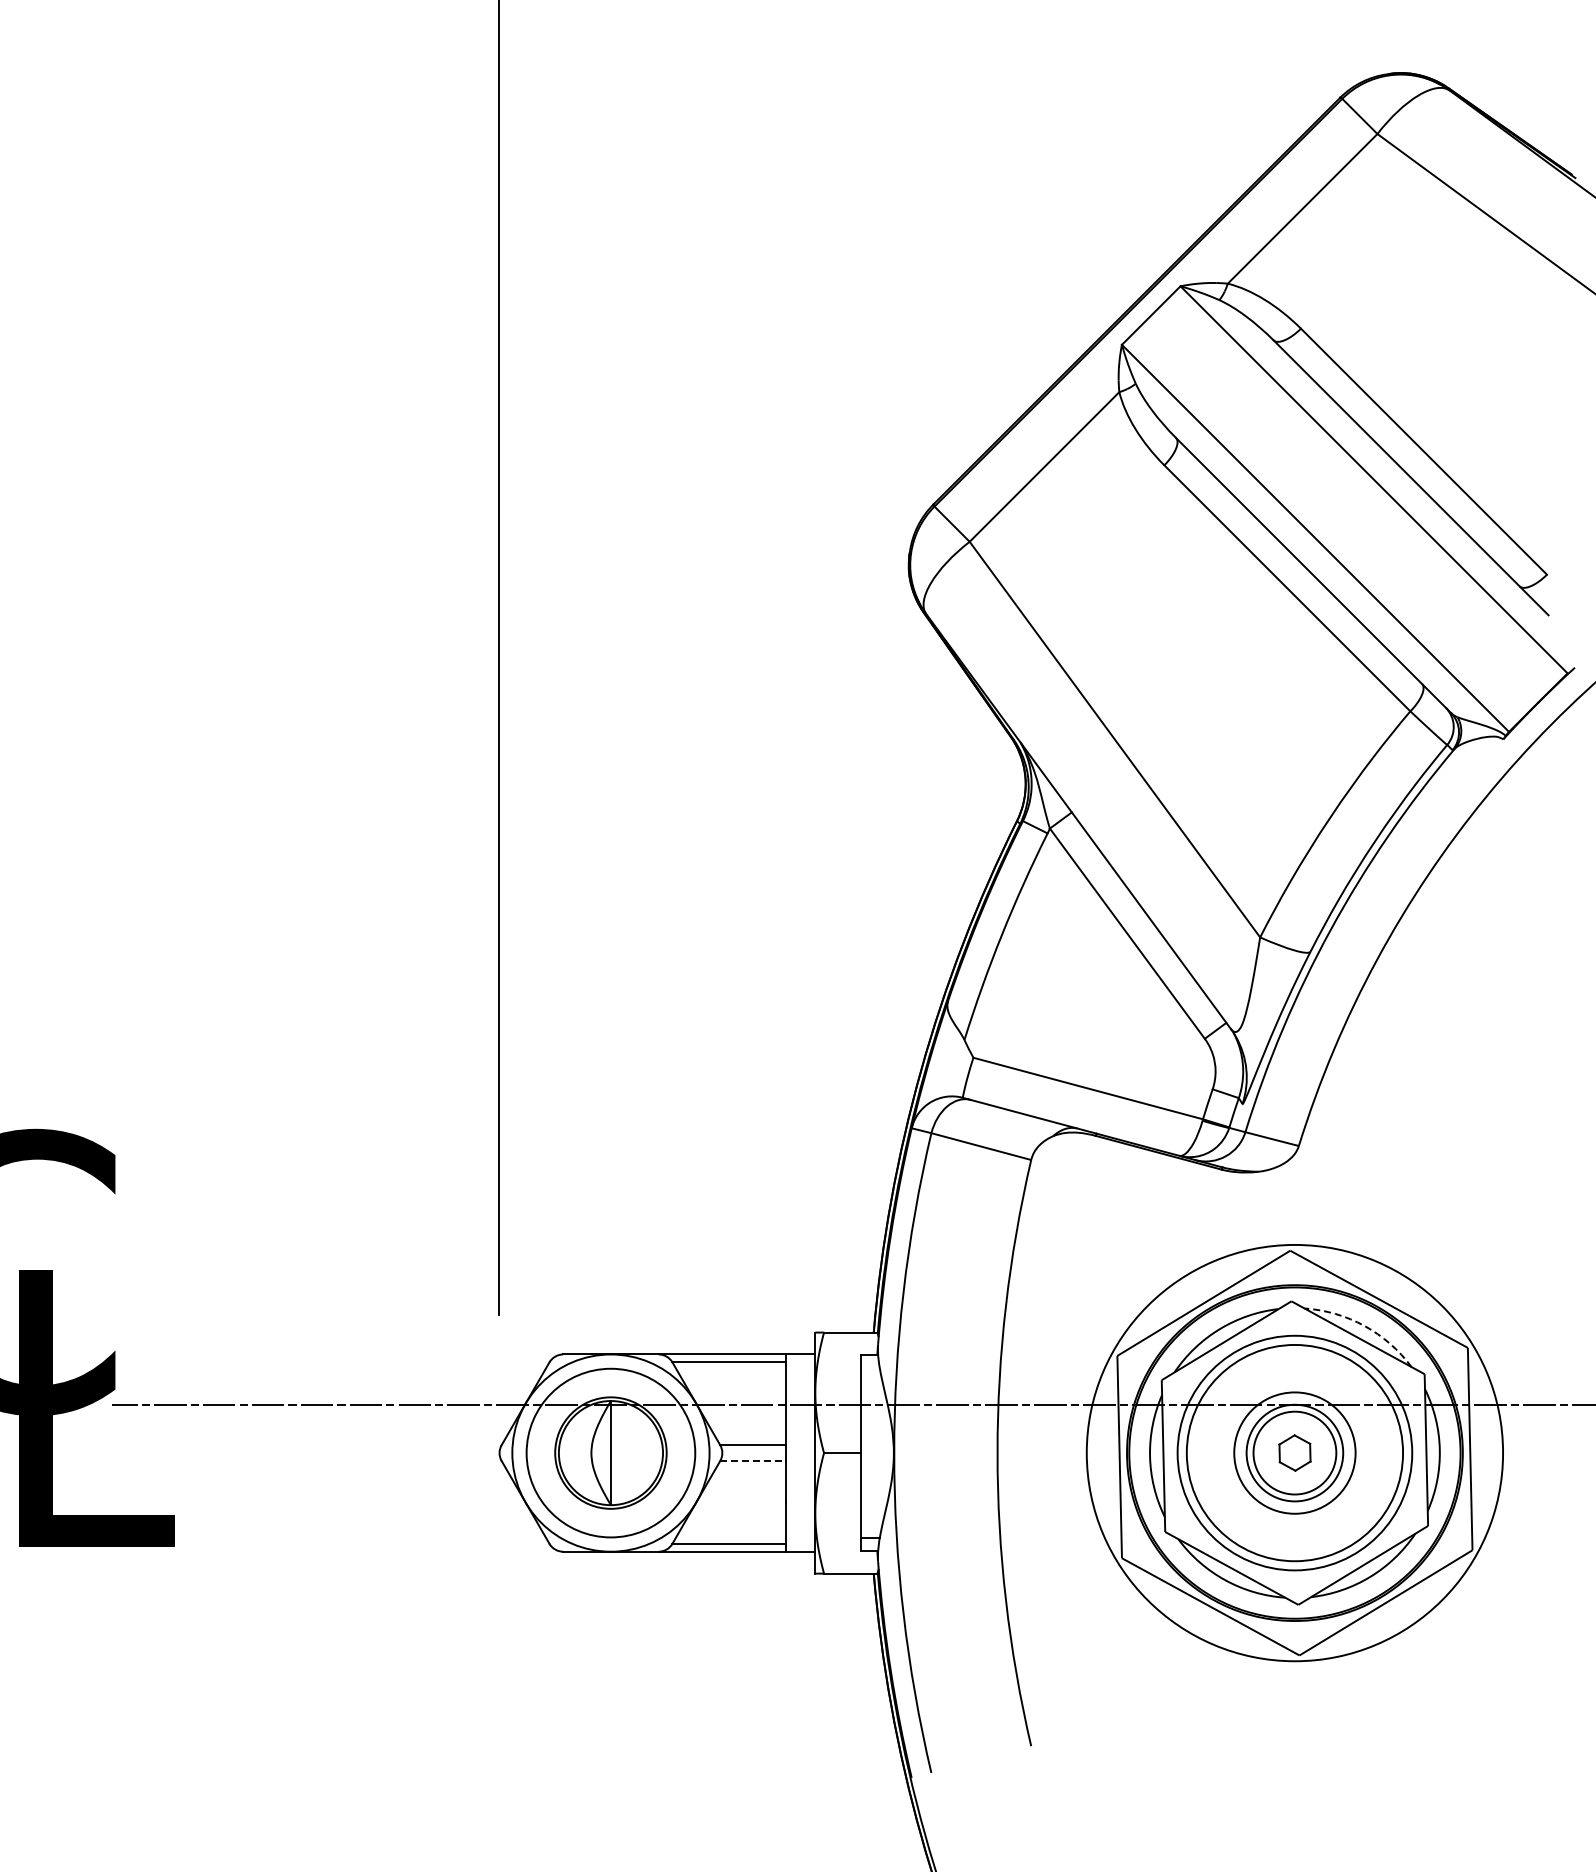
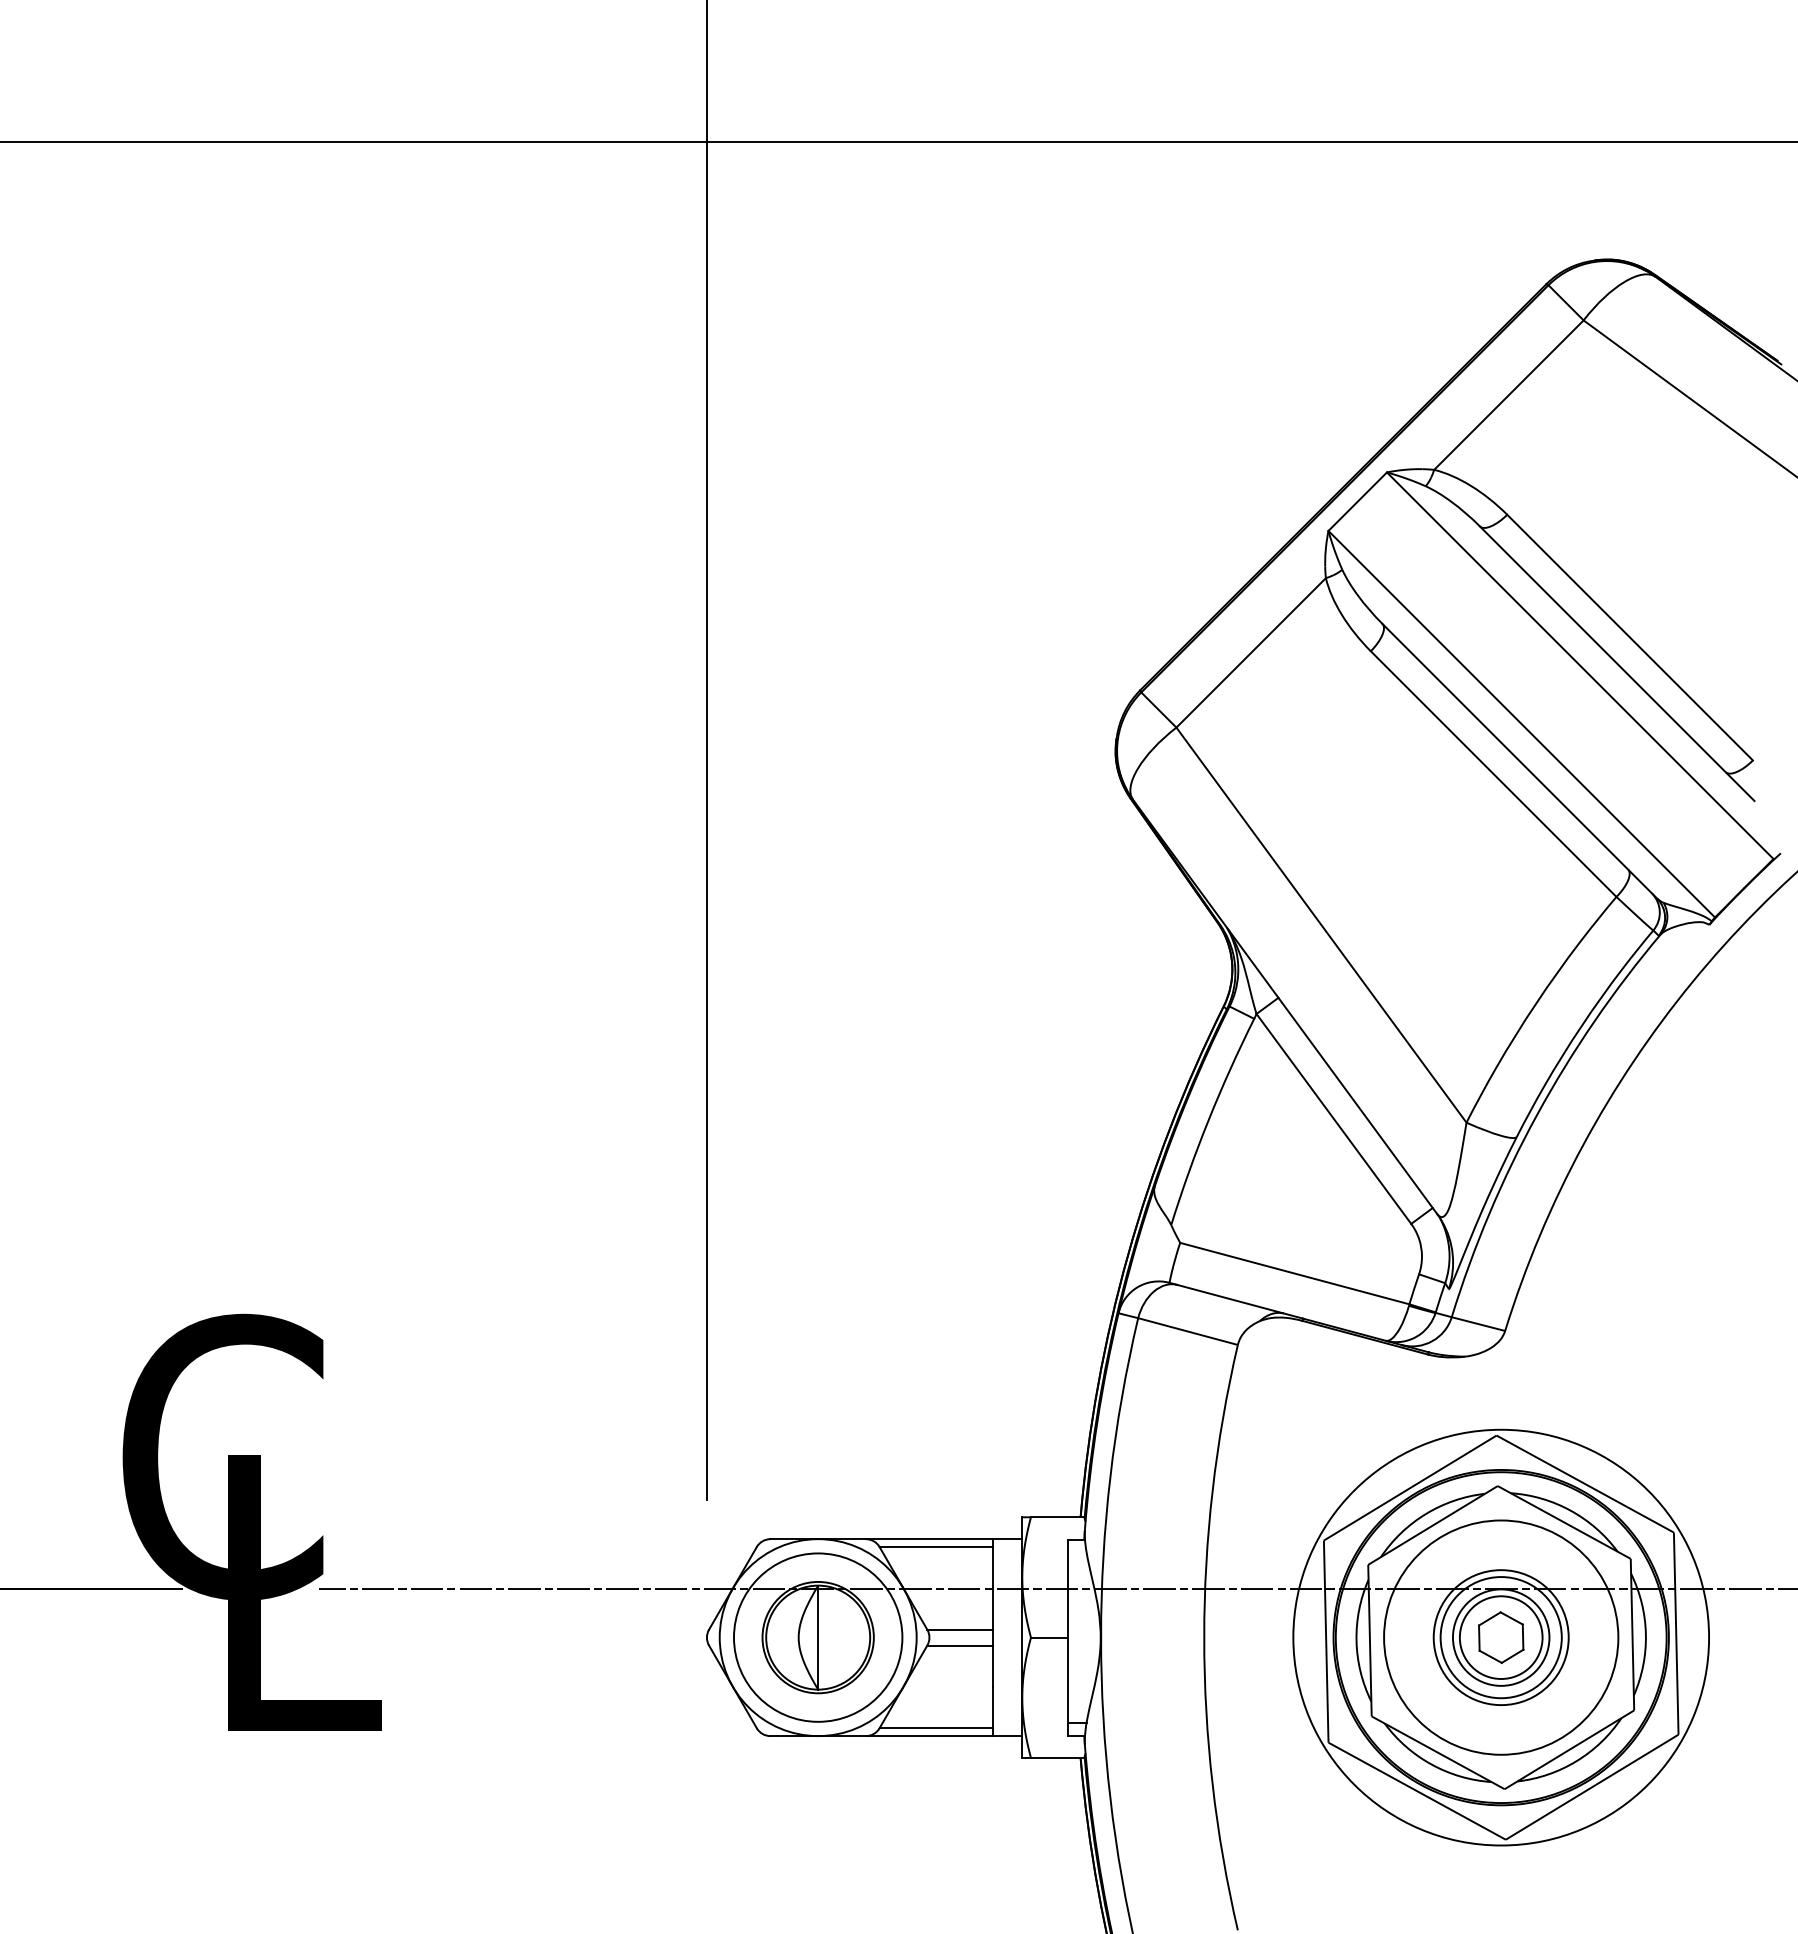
arc: (1364, 1325) -> (1570, 1510), dashed -> solid
circle: (1294, 1452) -> (1500, 1637), size x0.62
part: (1295, 1452) -> (1501, 1637), size x1.43
line: (753, 1460) -> (960, 1645), dashed -> solid

